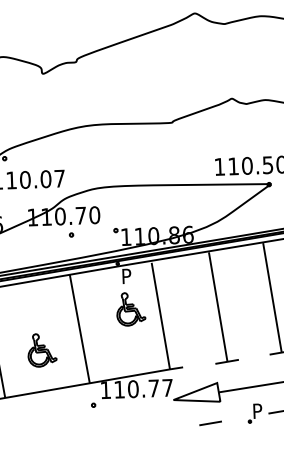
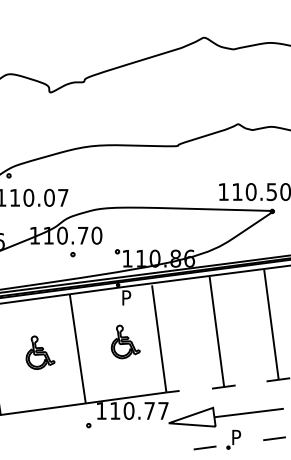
part: (130, 308) -> (125, 341), moved
part: (42, 350) -> (40, 352), moved
part: (254, 413) -> (233, 439), moved

